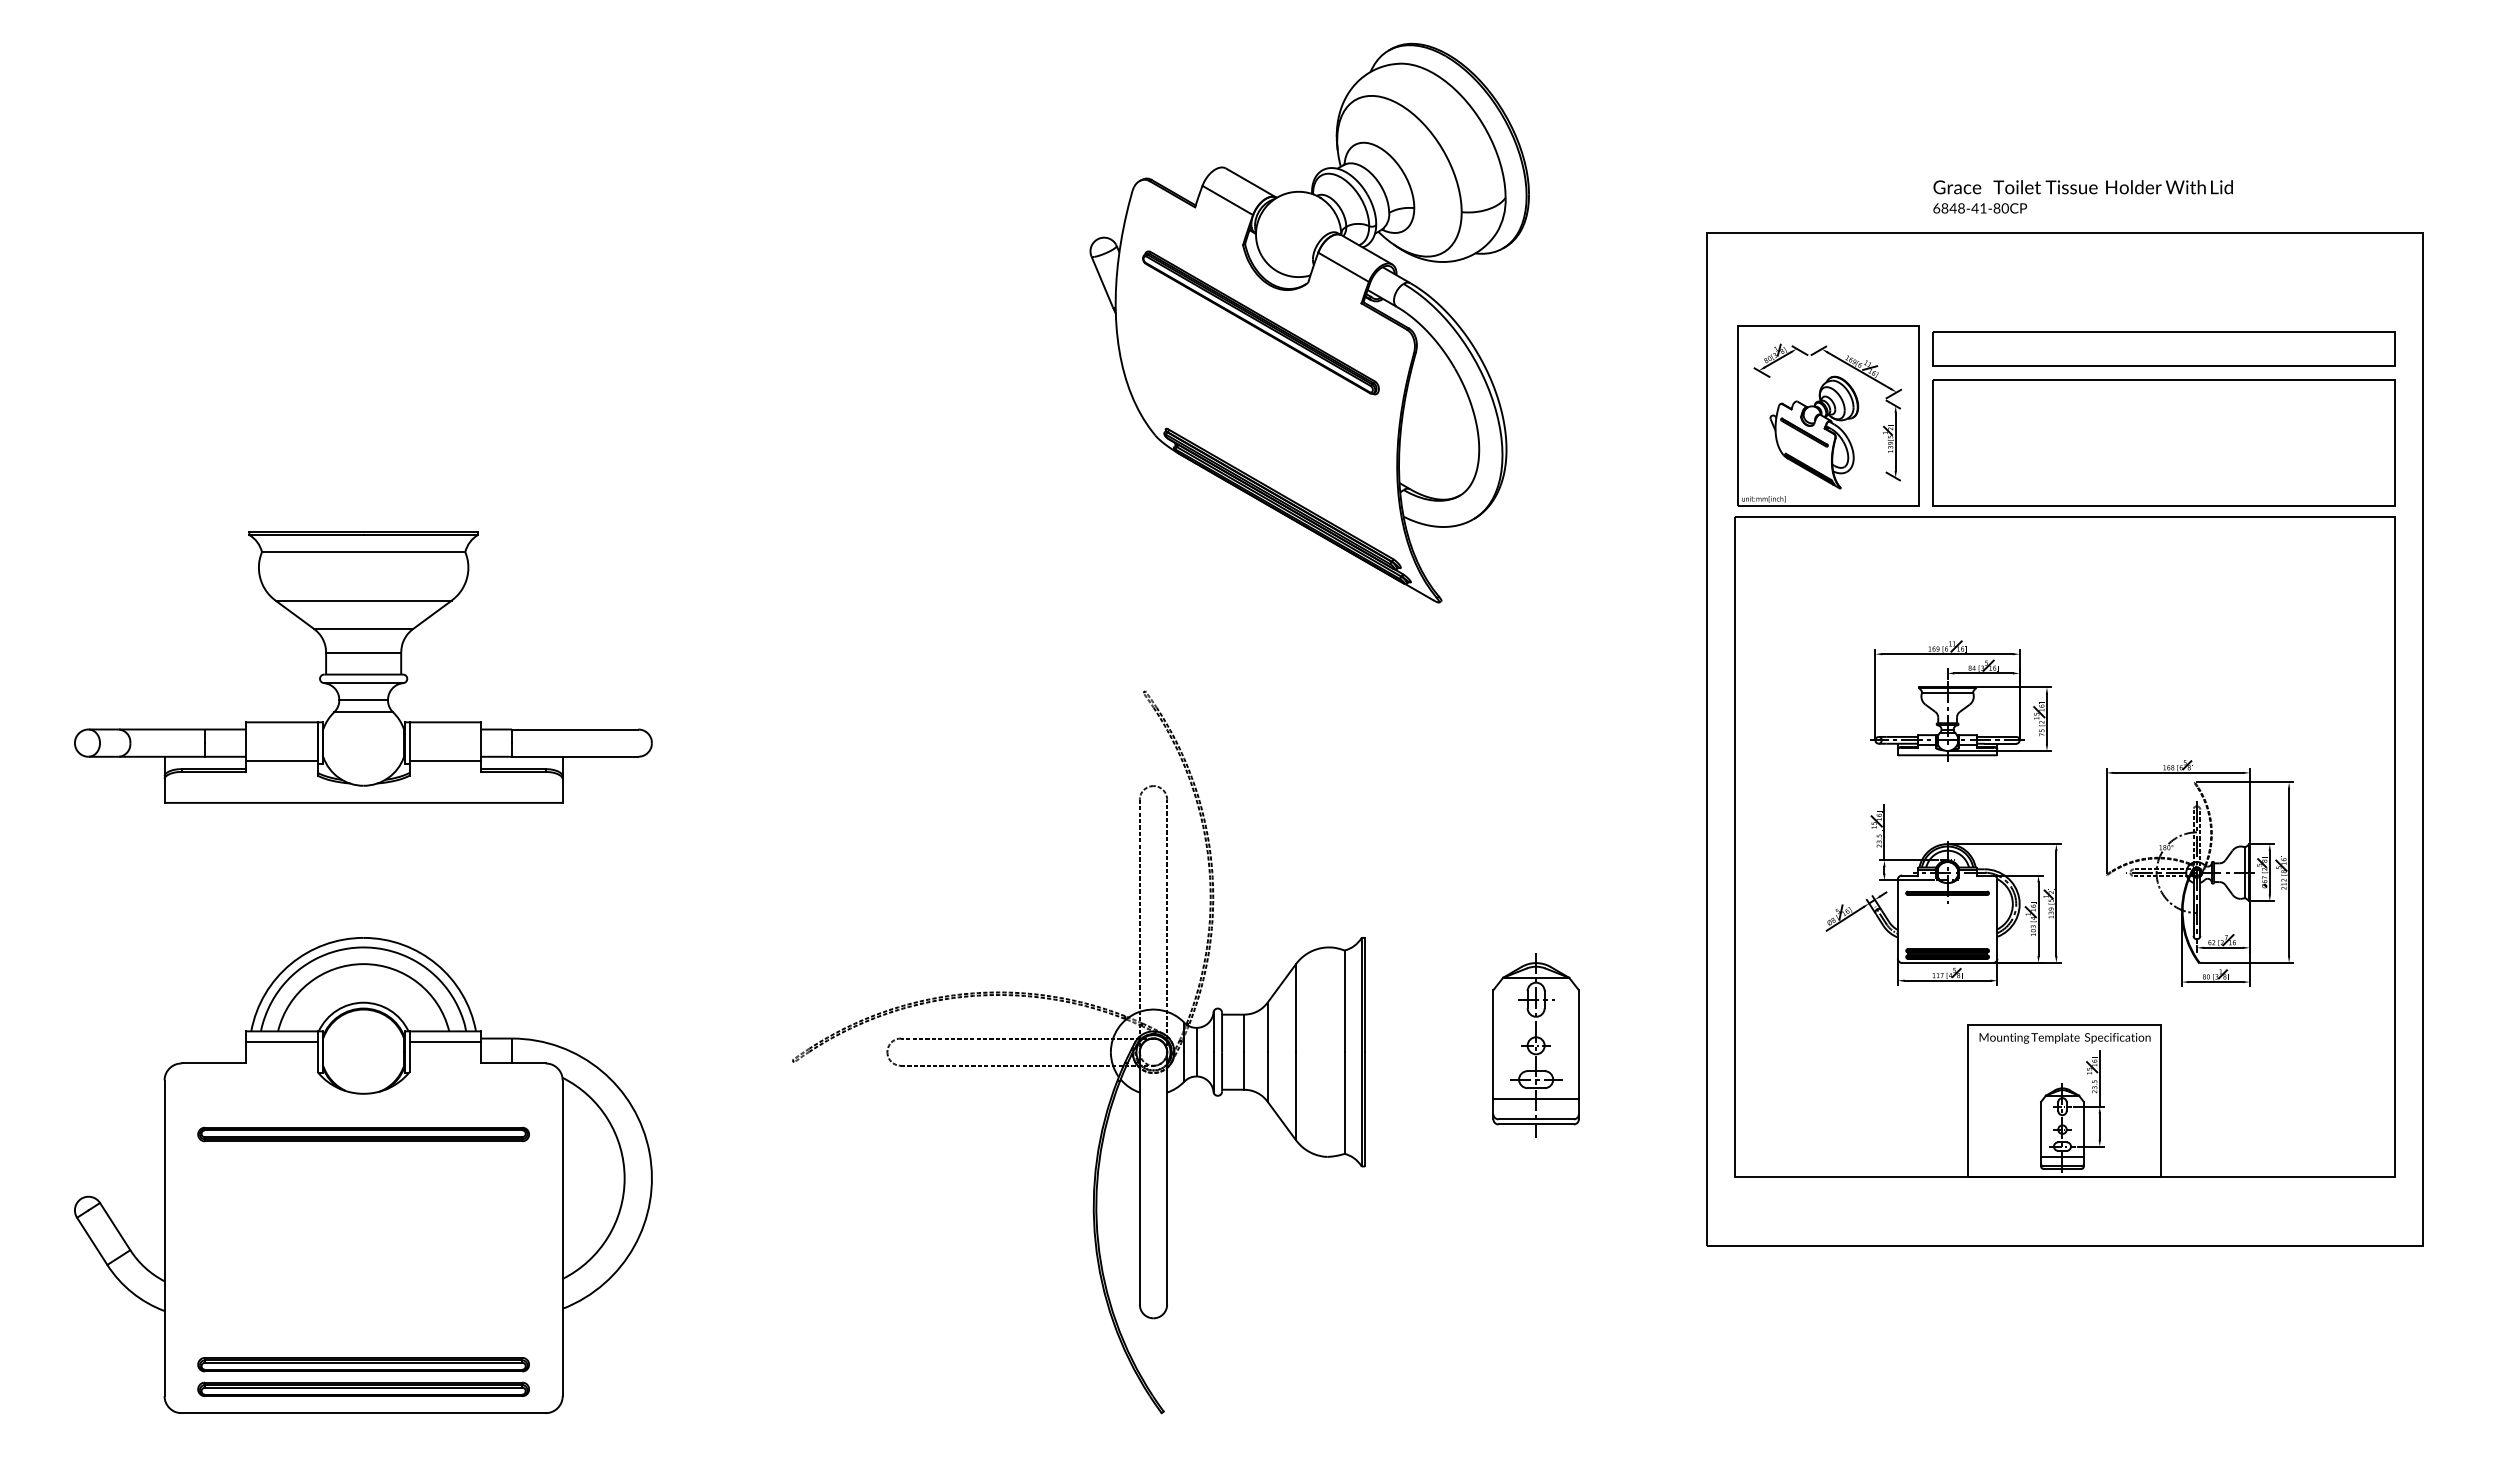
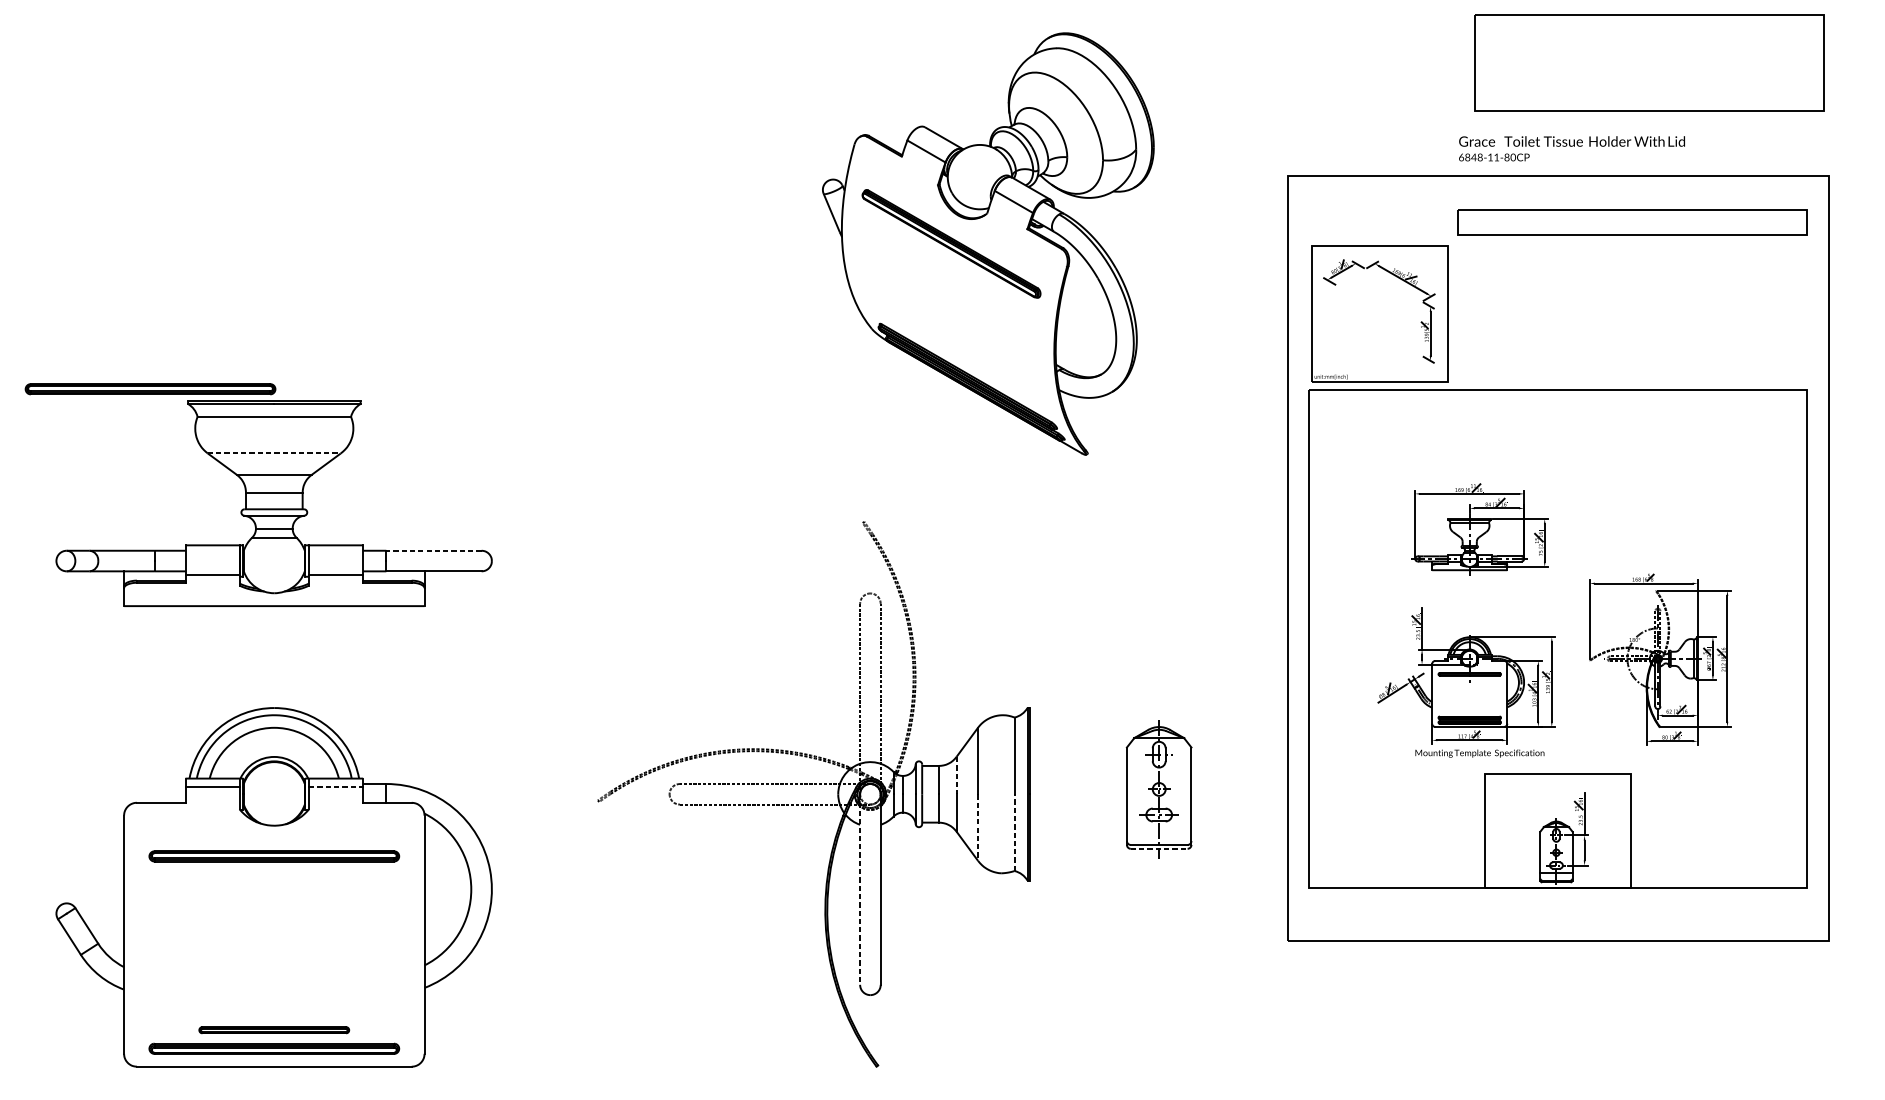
text: (1974, 208) -> (1490, 157), 6848-41-80CP -> 6848-11-80CP
part: (2163, 348) -> (1632, 221), moved
part: (1814, 432) -> (1369, 326), removed
part: (2163, 442) -> (1649, 62), moved
part: (199, 515) -> (150, 389), added
line: (364, 600) -> (274, 453), solid -> dashed
line: (574, 729) -> (433, 550), solid -> dashed
line: (1267, 1027) -> (956, 775), solid -> dashed
text: (2064, 1038) -> (1479, 753), moved
line: (445, 1042) -> (336, 786), solid -> dashed
line: (1296, 1096) -> (978, 827), solid -> dashed
line: (1535, 1099) -> (1158, 829), removed
line: (1344, 1103) -> (1014, 833), solid -> dashed
line: (1536, 1124) -> (1159, 848), solid -> dashed
line: (1139, 1178) -> (859, 889), solid -> dashed
part: (363, 1364) -> (274, 1029), size x0.6

